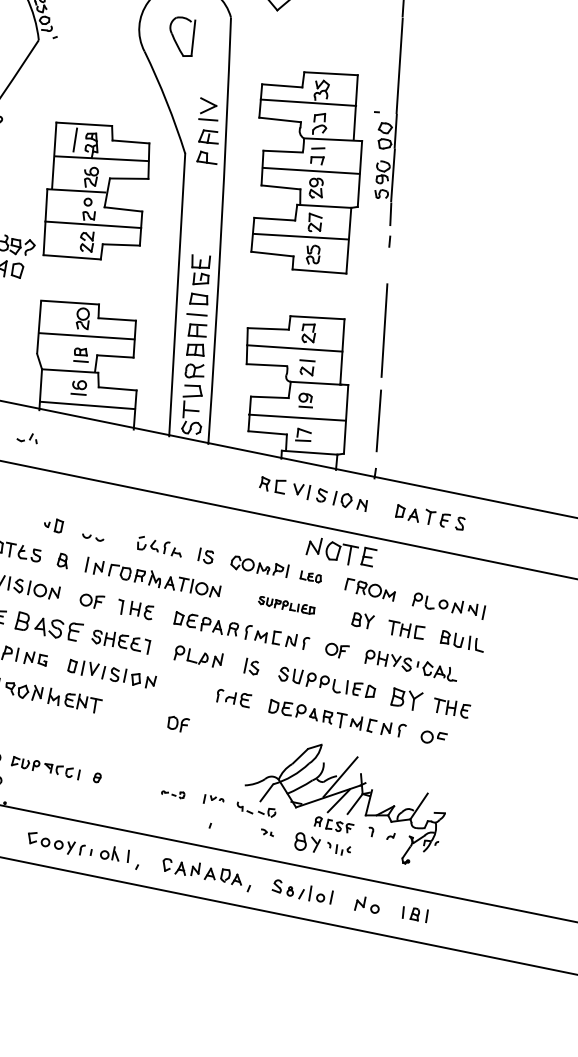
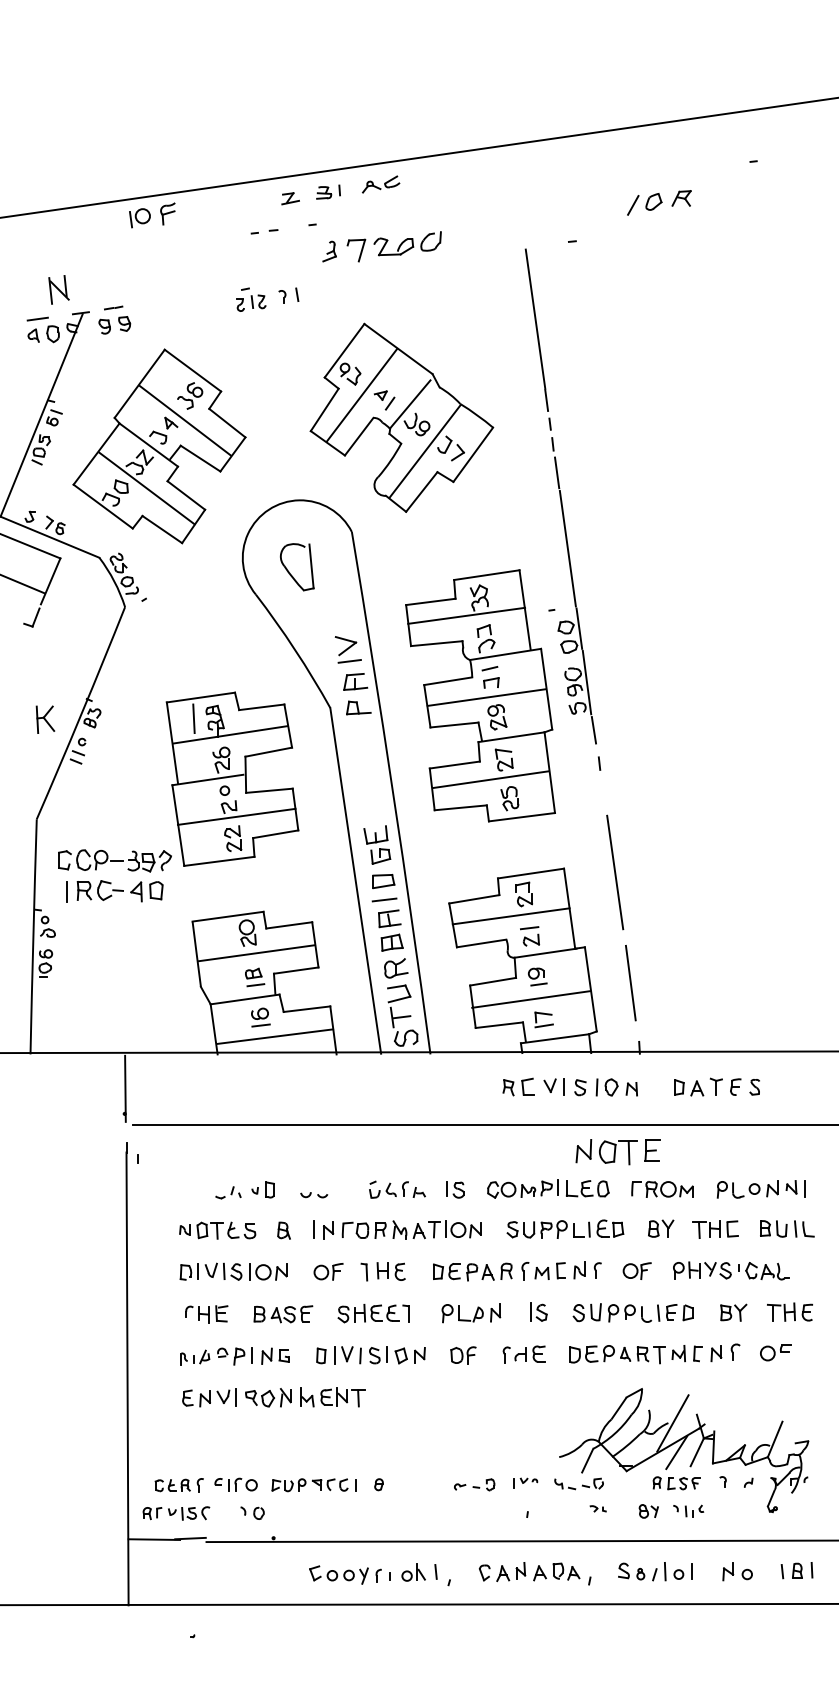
part: (27, 437) -> (228, 1192), moved
part: (311, 576) -> (587, 1188), size x1.67
part: (287, 604) -> (565, 1228), size x1.67
part: (49, 627) -> (283, 1314), size x0.71
part: (406, 698) -> (733, 1312), size x0.71
part: (178, 724) -> (463, 1355), moved
part: (173, 793) -> (474, 1484), size x1.43
part: (306, 843) -> (648, 1511), size x0.62

